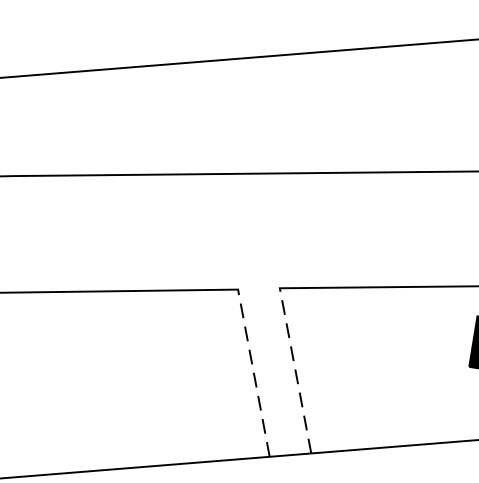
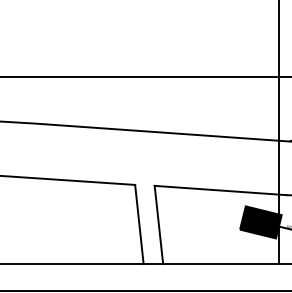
line: (294, 369) -> (158, 224), dashed -> solid
line: (254, 373) -> (139, 224), dashed -> solid

